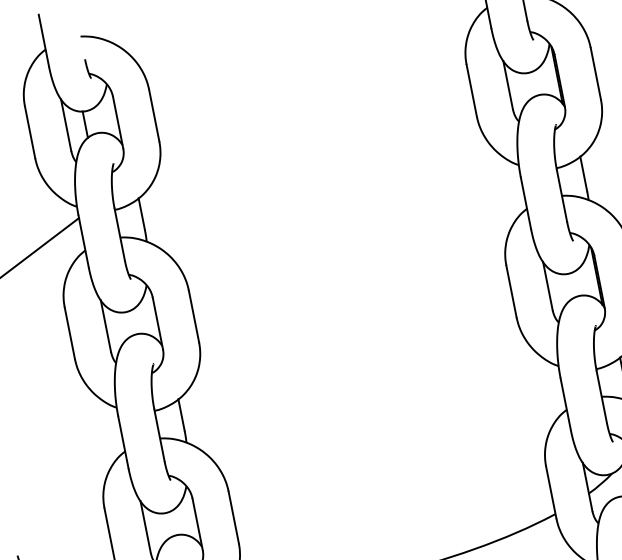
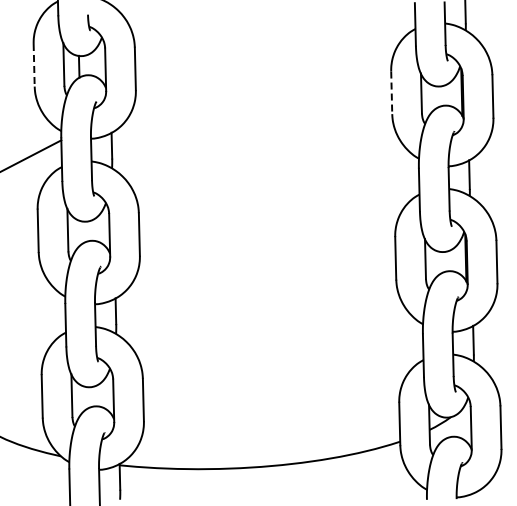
line: (471, 91) -> (391, 93), solid -> dashed
line: (30, 132) -> (34, 65), solid -> dashed

